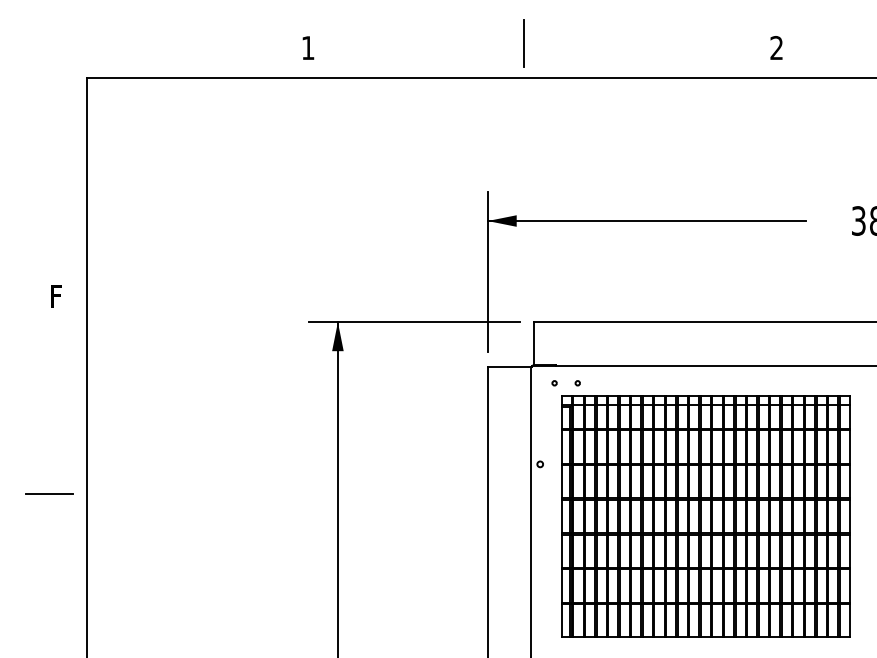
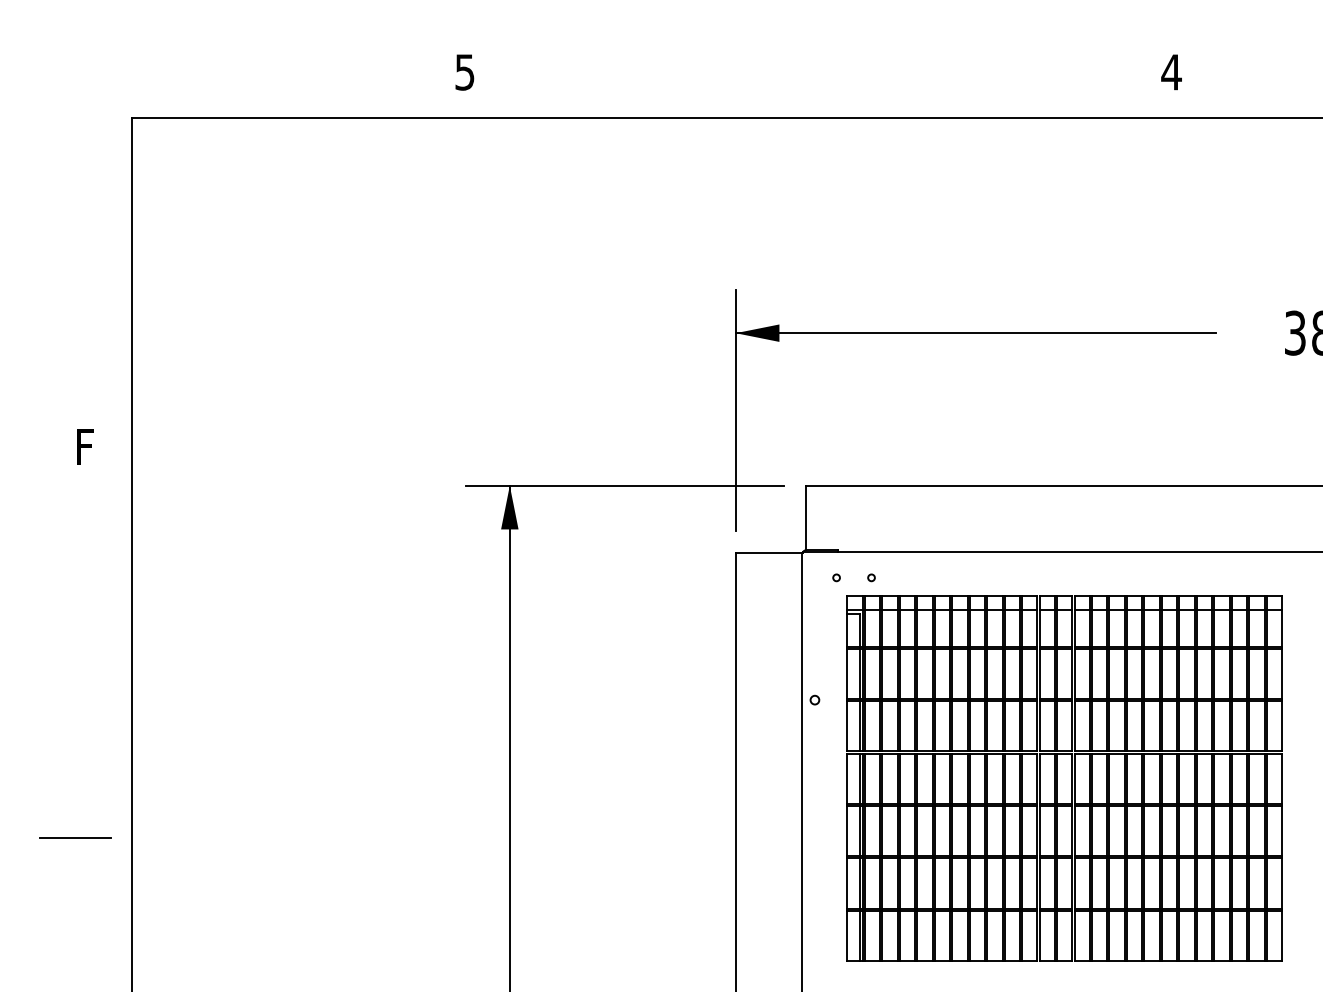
line: (524, 42) -> (791, 63), removed
text: (776, 47) -> (1171, 71), 2 -> 4
text: (308, 48) -> (465, 73), 1 -> 5
line: (49, 493) -> (74, 837), moved

